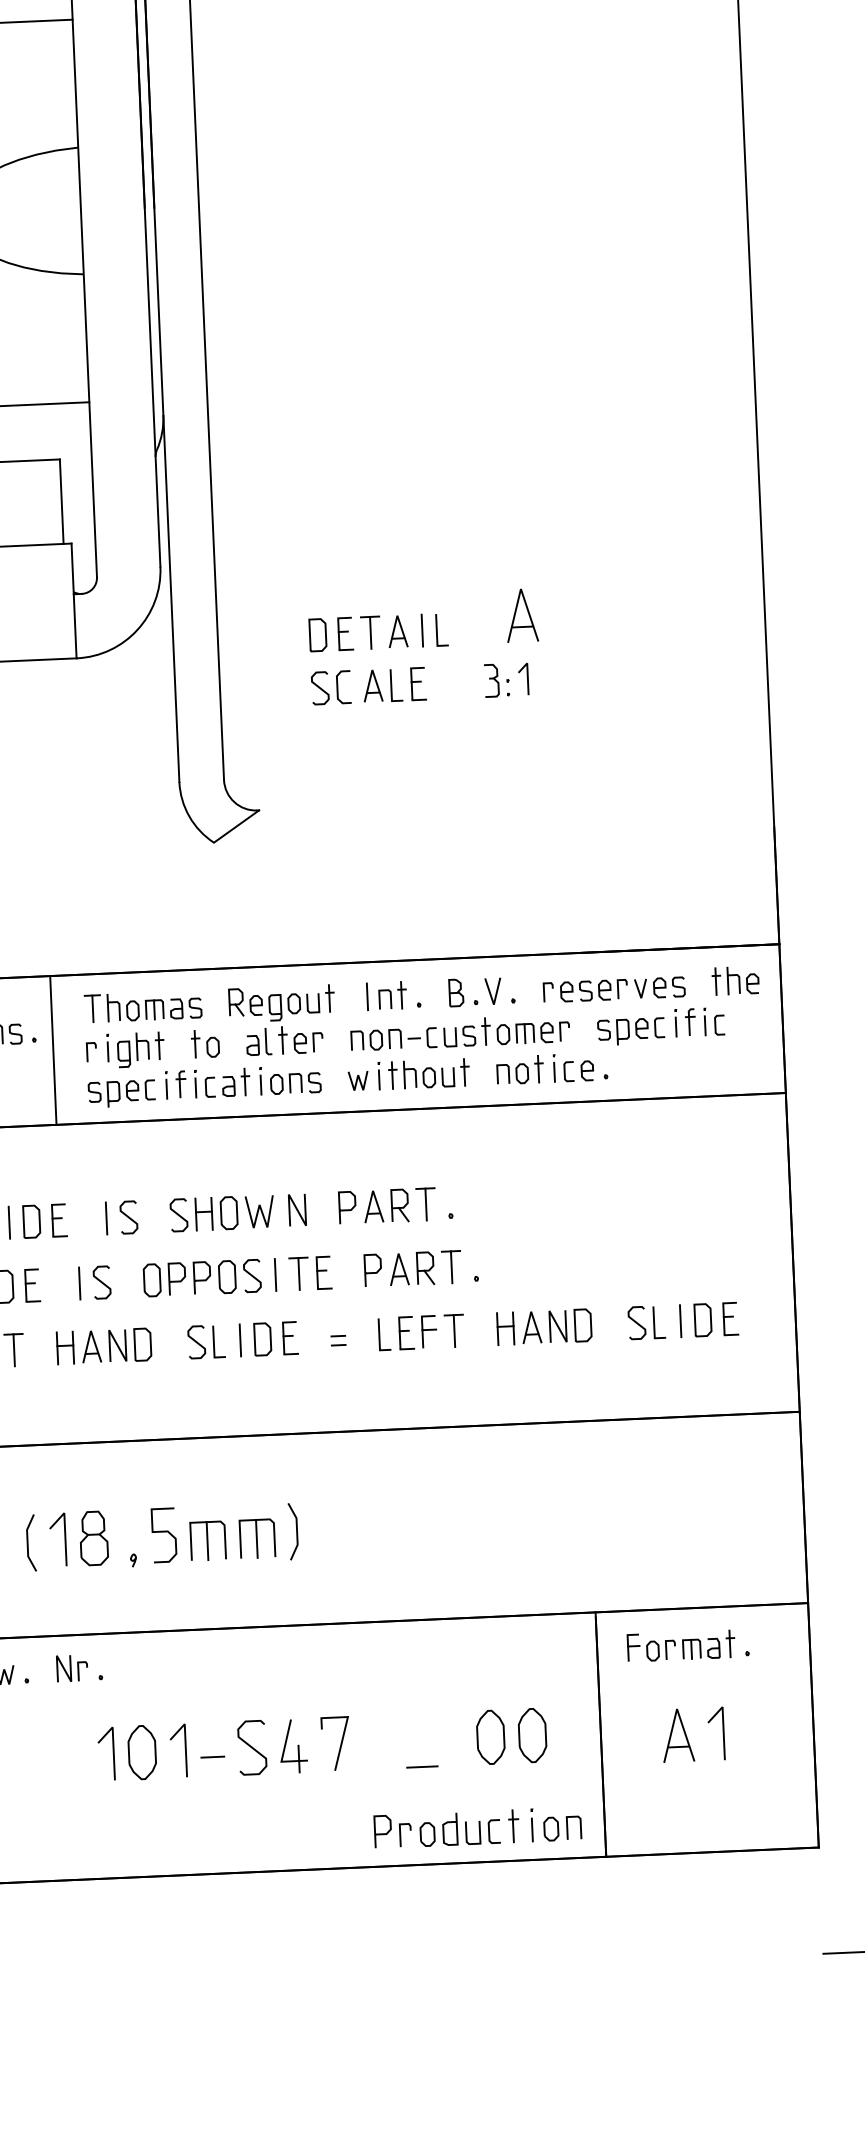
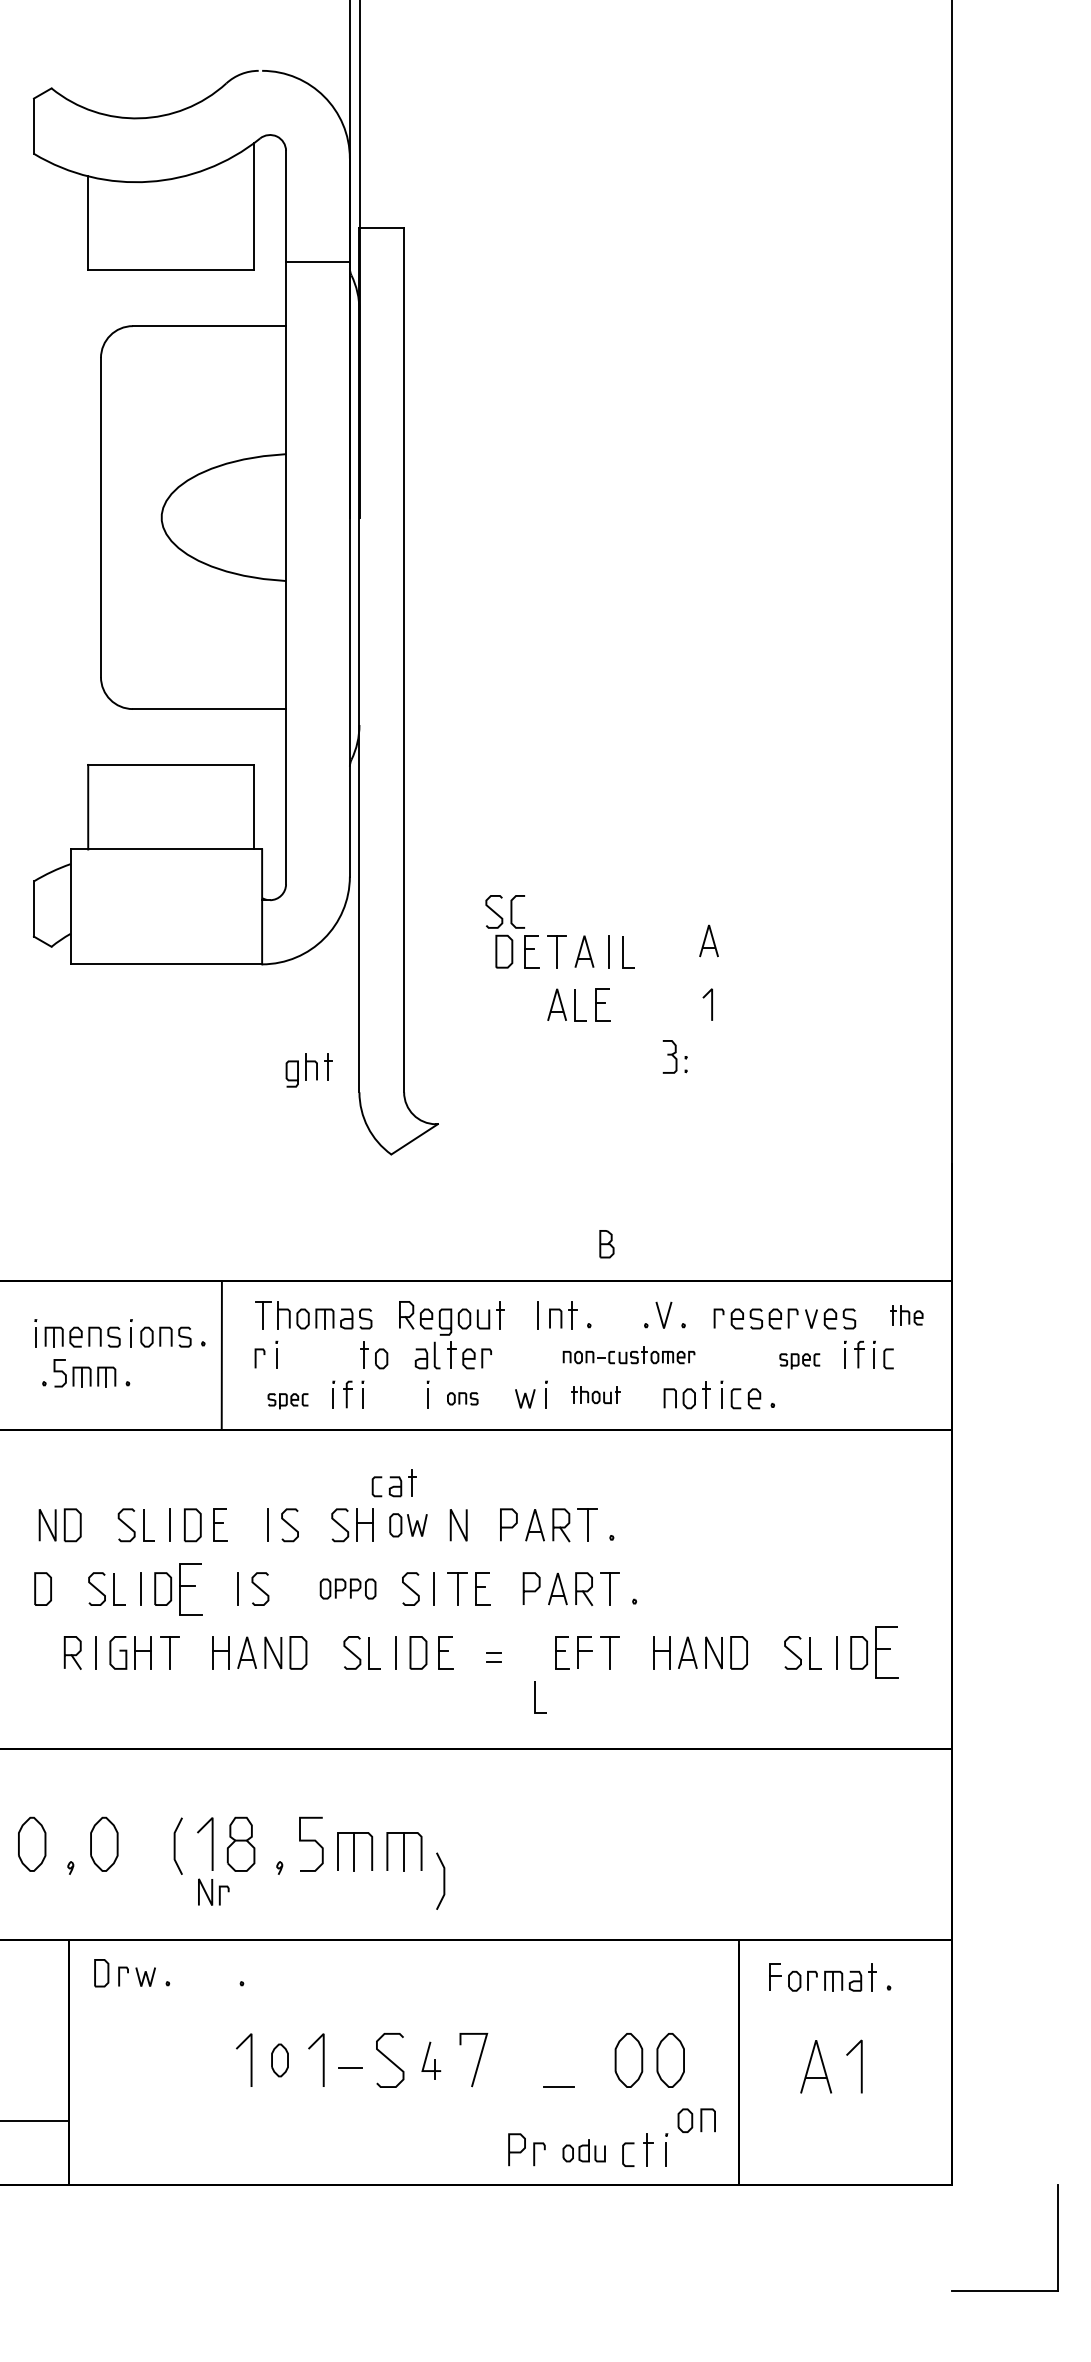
part: (521, 615) -> (708, 940), size x0.6
part: (496, 680) -> (674, 1056), moved
part: (330, 687) -> (504, 911), moved
part: (735, 981) -> (906, 1315), size x0.7
part: (455, 993) -> (606, 1244), moved
part: (630, 1031) -> (799, 1361), size x0.6
part: (459, 1033) -> (628, 1355), size x0.6
part: (140, 1050) -> (308, 1070), moved
part: (428, 1074) -> (595, 1395), size x0.6
part: (226, 1083) -> (393, 1483), moved
part: (295, 1083) -> (462, 1398), size x0.6
part: (120, 1093) -> (287, 1401), size x0.6
part: (247, 1212) -> (408, 1525), size x0.7
part: (189, 1278) -> (347, 1588), size x0.6
part: (32, 1285) -> (190, 1588), size x1.6
part: (730, 1318) -> (886, 1652), size x1.6
line: (379, 1334) -> (535, 1697), moved
line: (296, 1530) -> (443, 1880), moved
part: (71, 1667) -> (213, 1891), moved
part: (293, 1746) -> (431, 2060), size x0.7
part: (141, 1752) -> (279, 2060), size x0.6
part: (562, 1828) -> (696, 2120), moved
part: (449, 1829) -> (583, 2150), size x0.7

